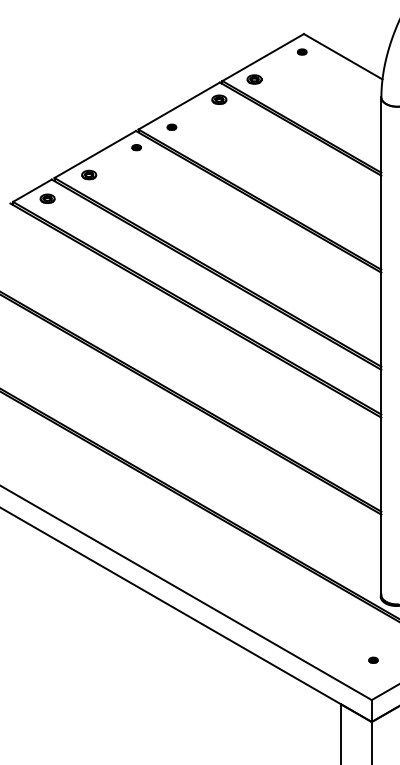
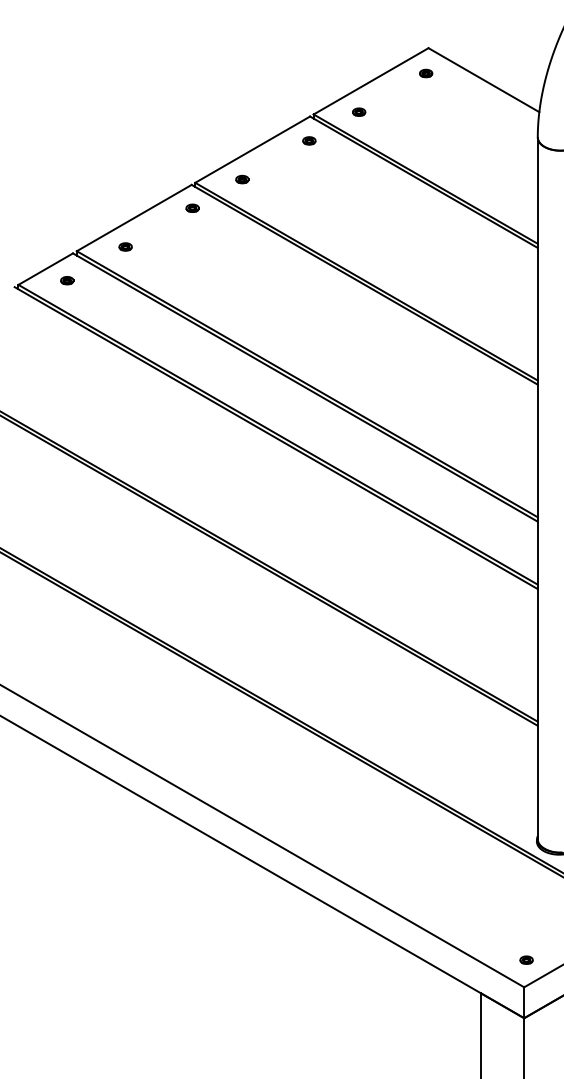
part: (254, 78) -> (359, 111), size x0.62
part: (219, 99) -> (309, 140), size x0.62
part: (89, 174) -> (125, 246), size x0.62
part: (47, 198) -> (67, 280), size x0.62
part: (373, 659) -> (526, 959), moved

